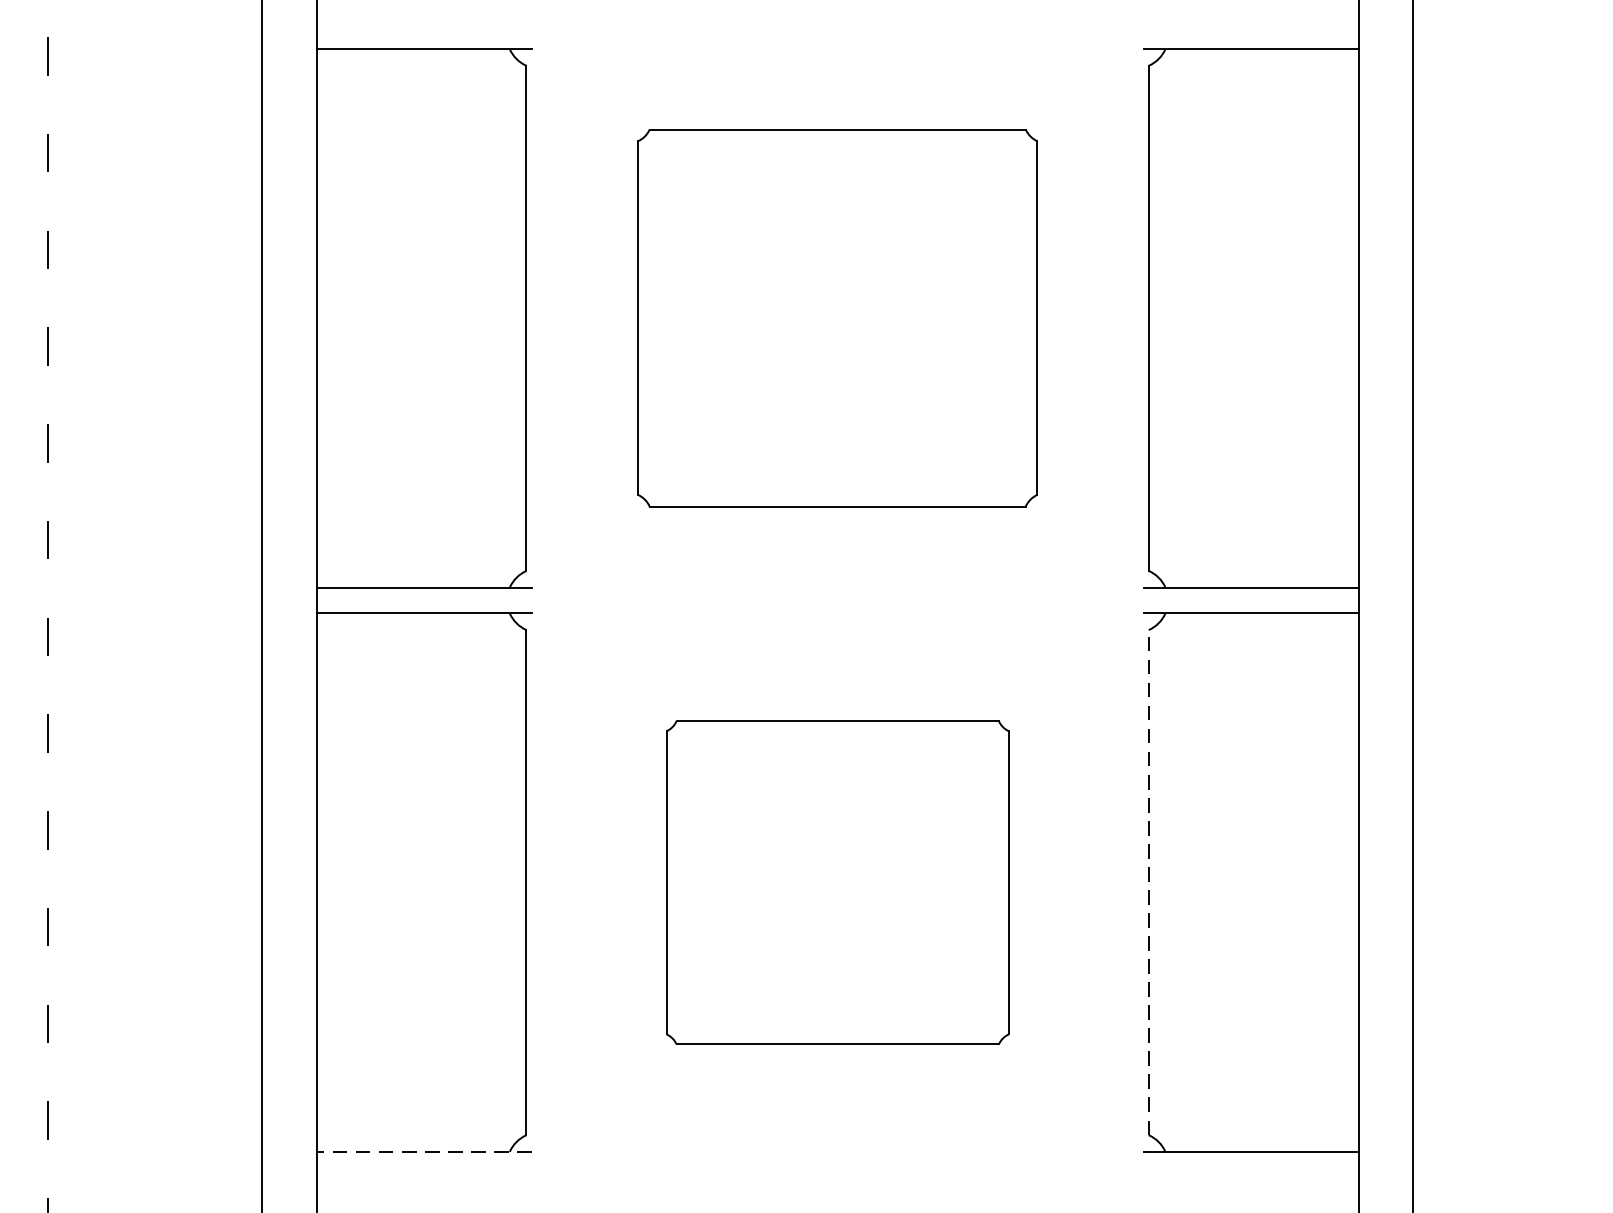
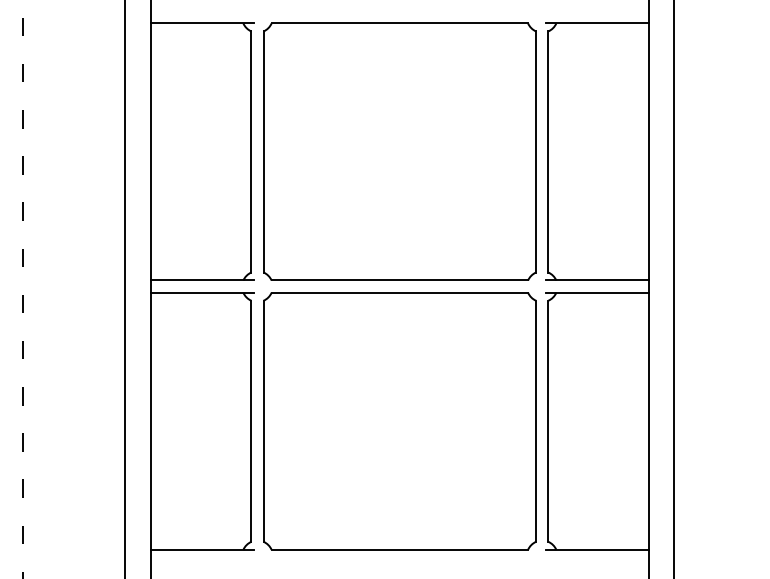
part: (836, 317) -> (399, 151), size x1.43
part: (836, 883) -> (399, 421), size x1.67
line: (1149, 883) -> (548, 421), dashed -> solid
line: (424, 1151) -> (202, 549), dashed -> solid

